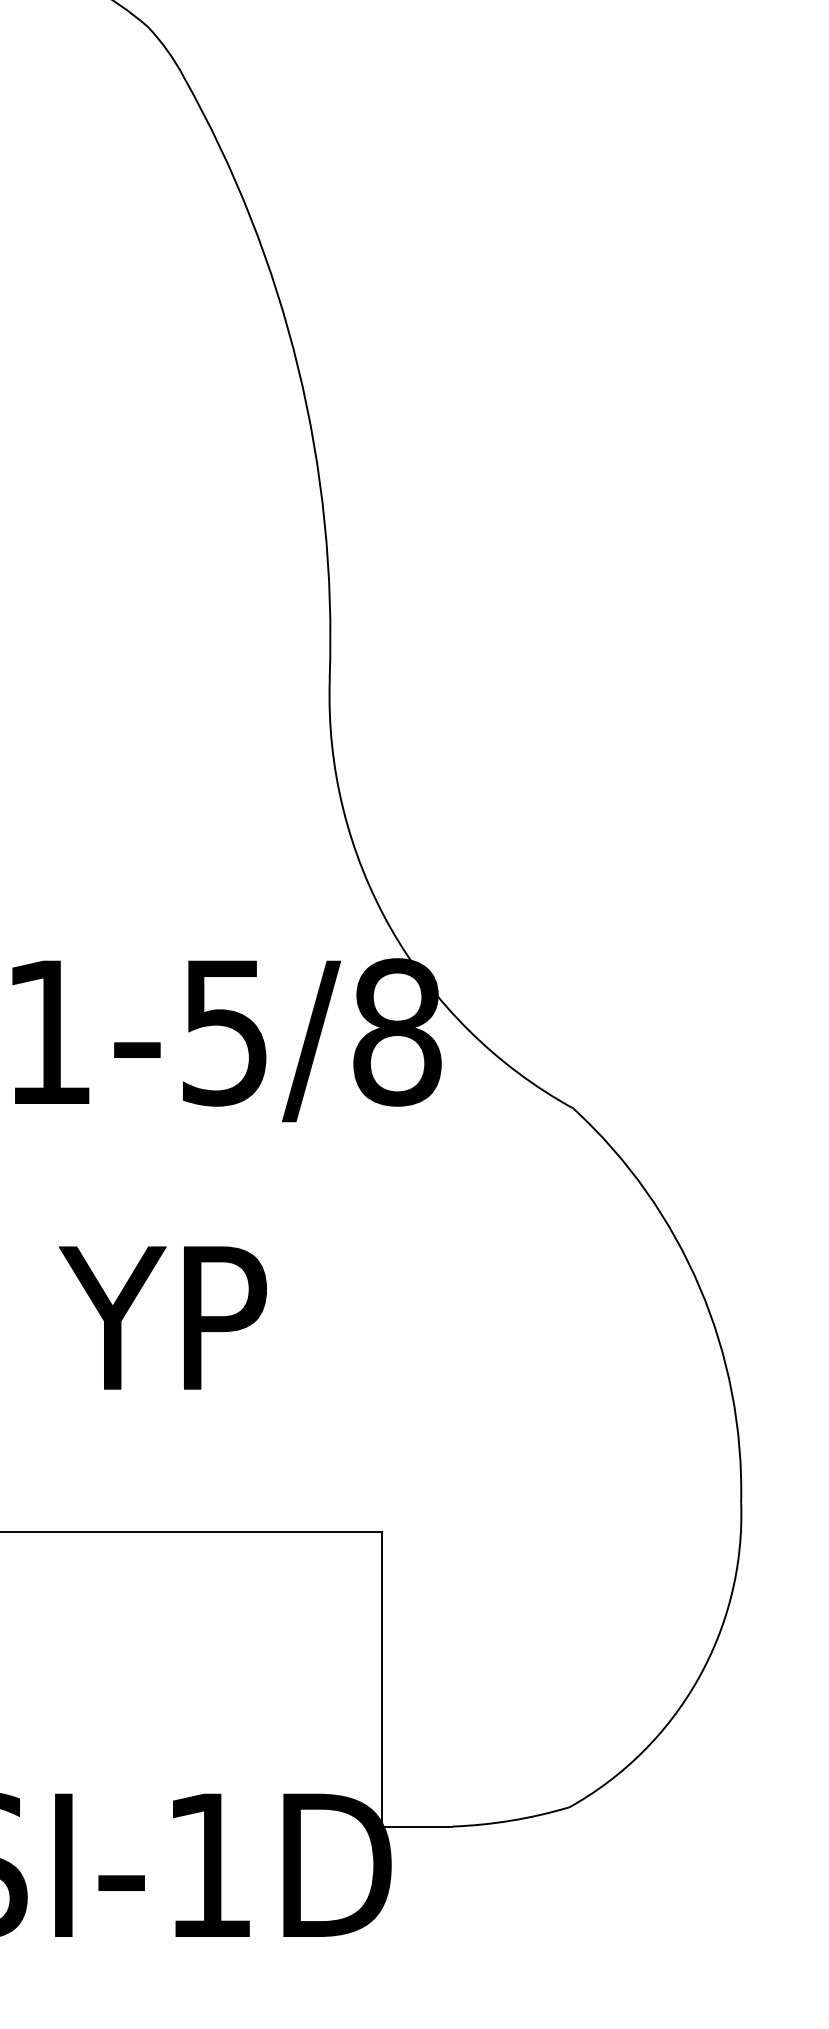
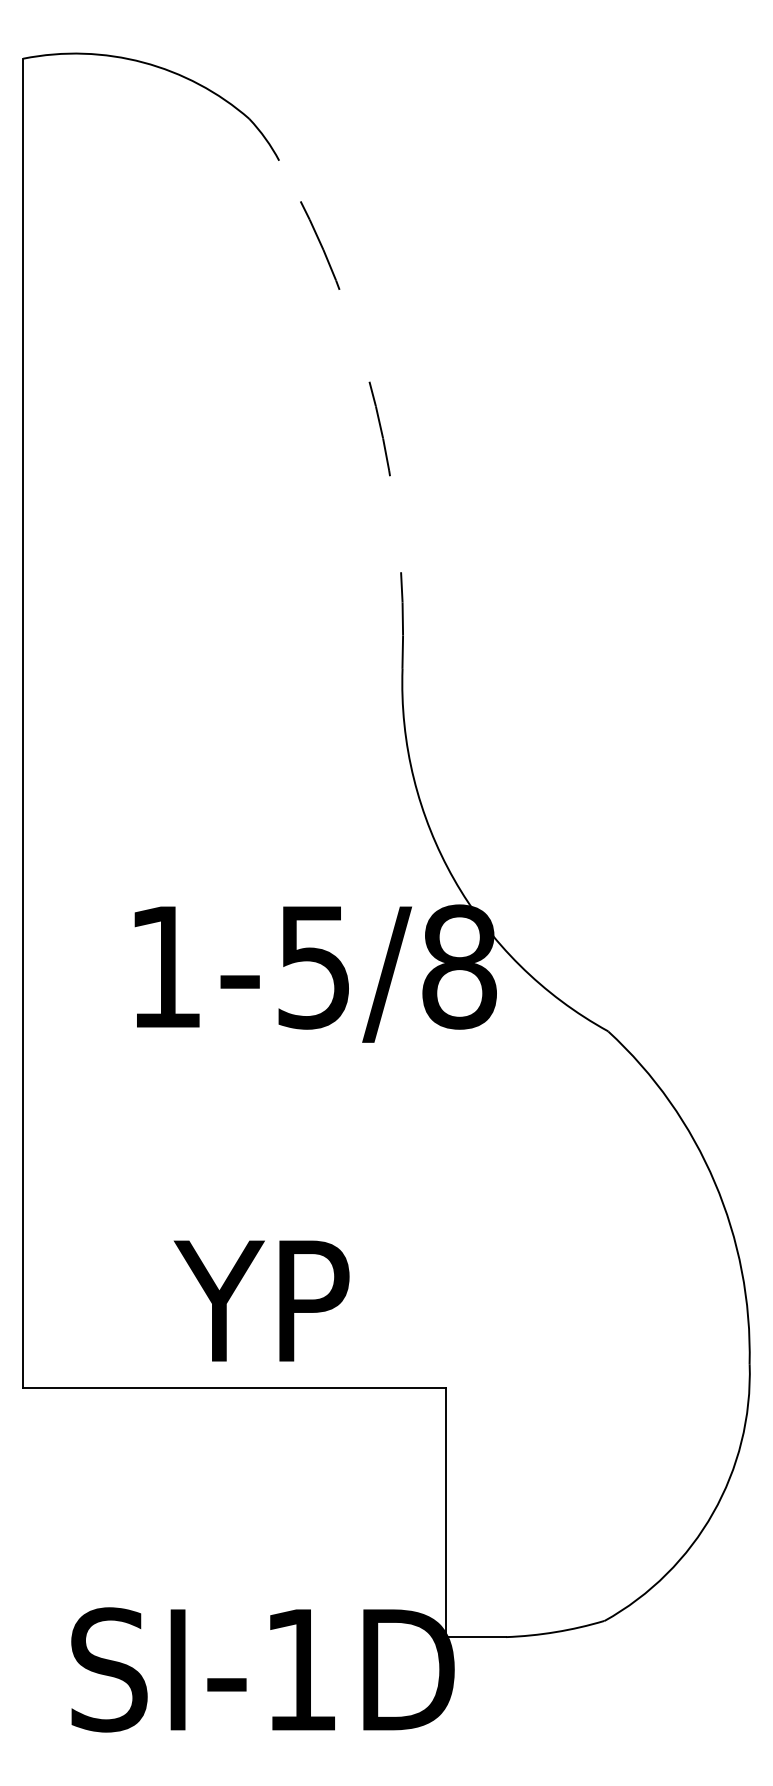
arc: (297, 368) -> (375, 406), solid -> dashed
text: (162, 1317) -> (261, 1300), moved

